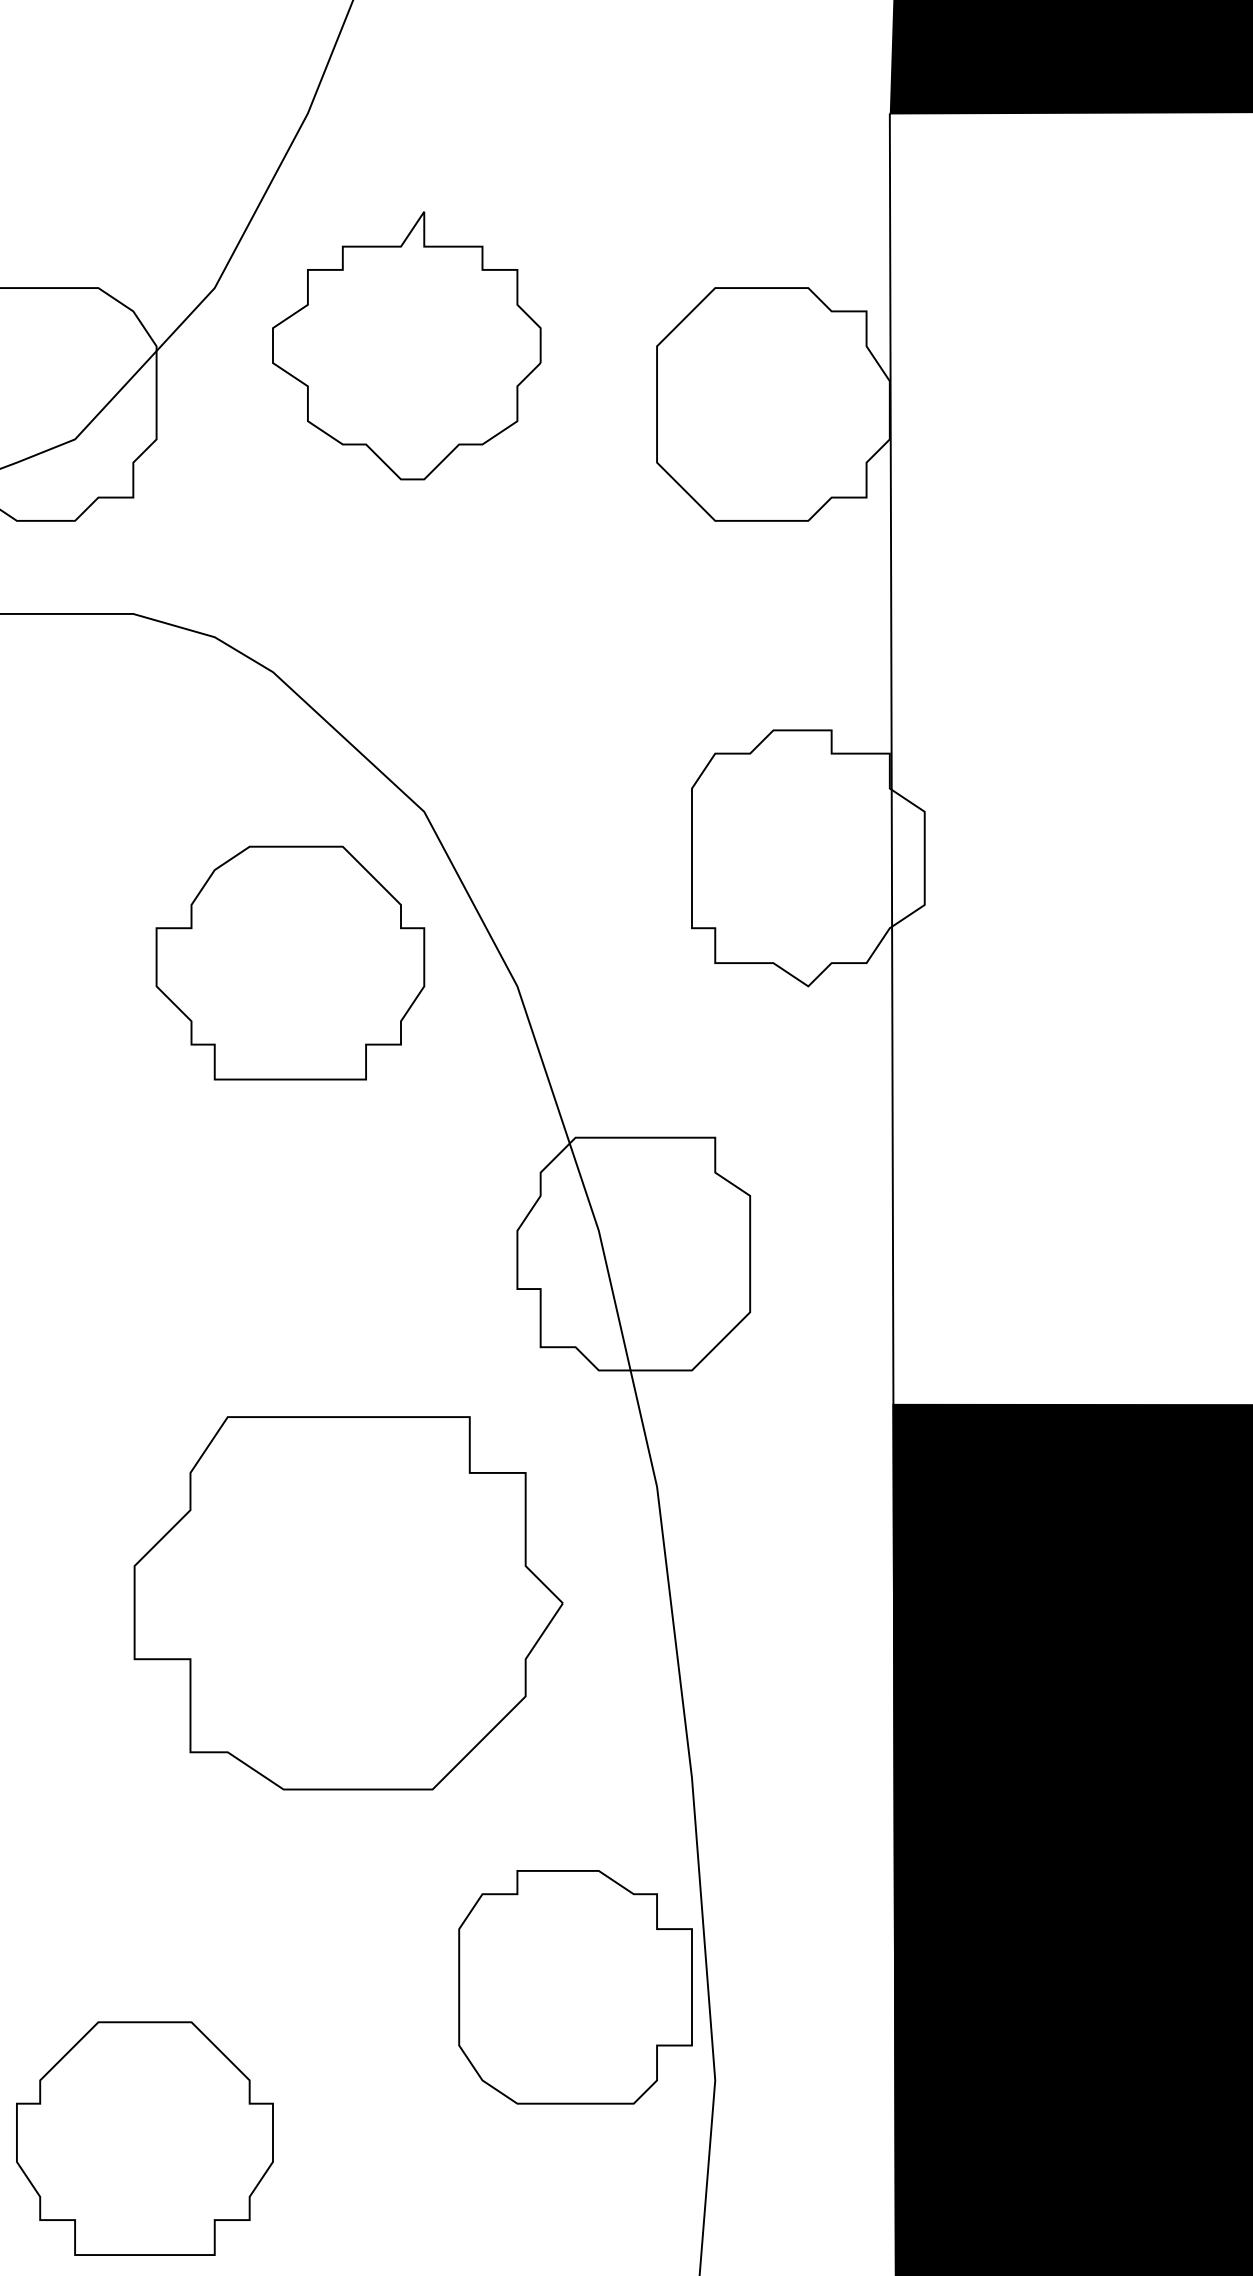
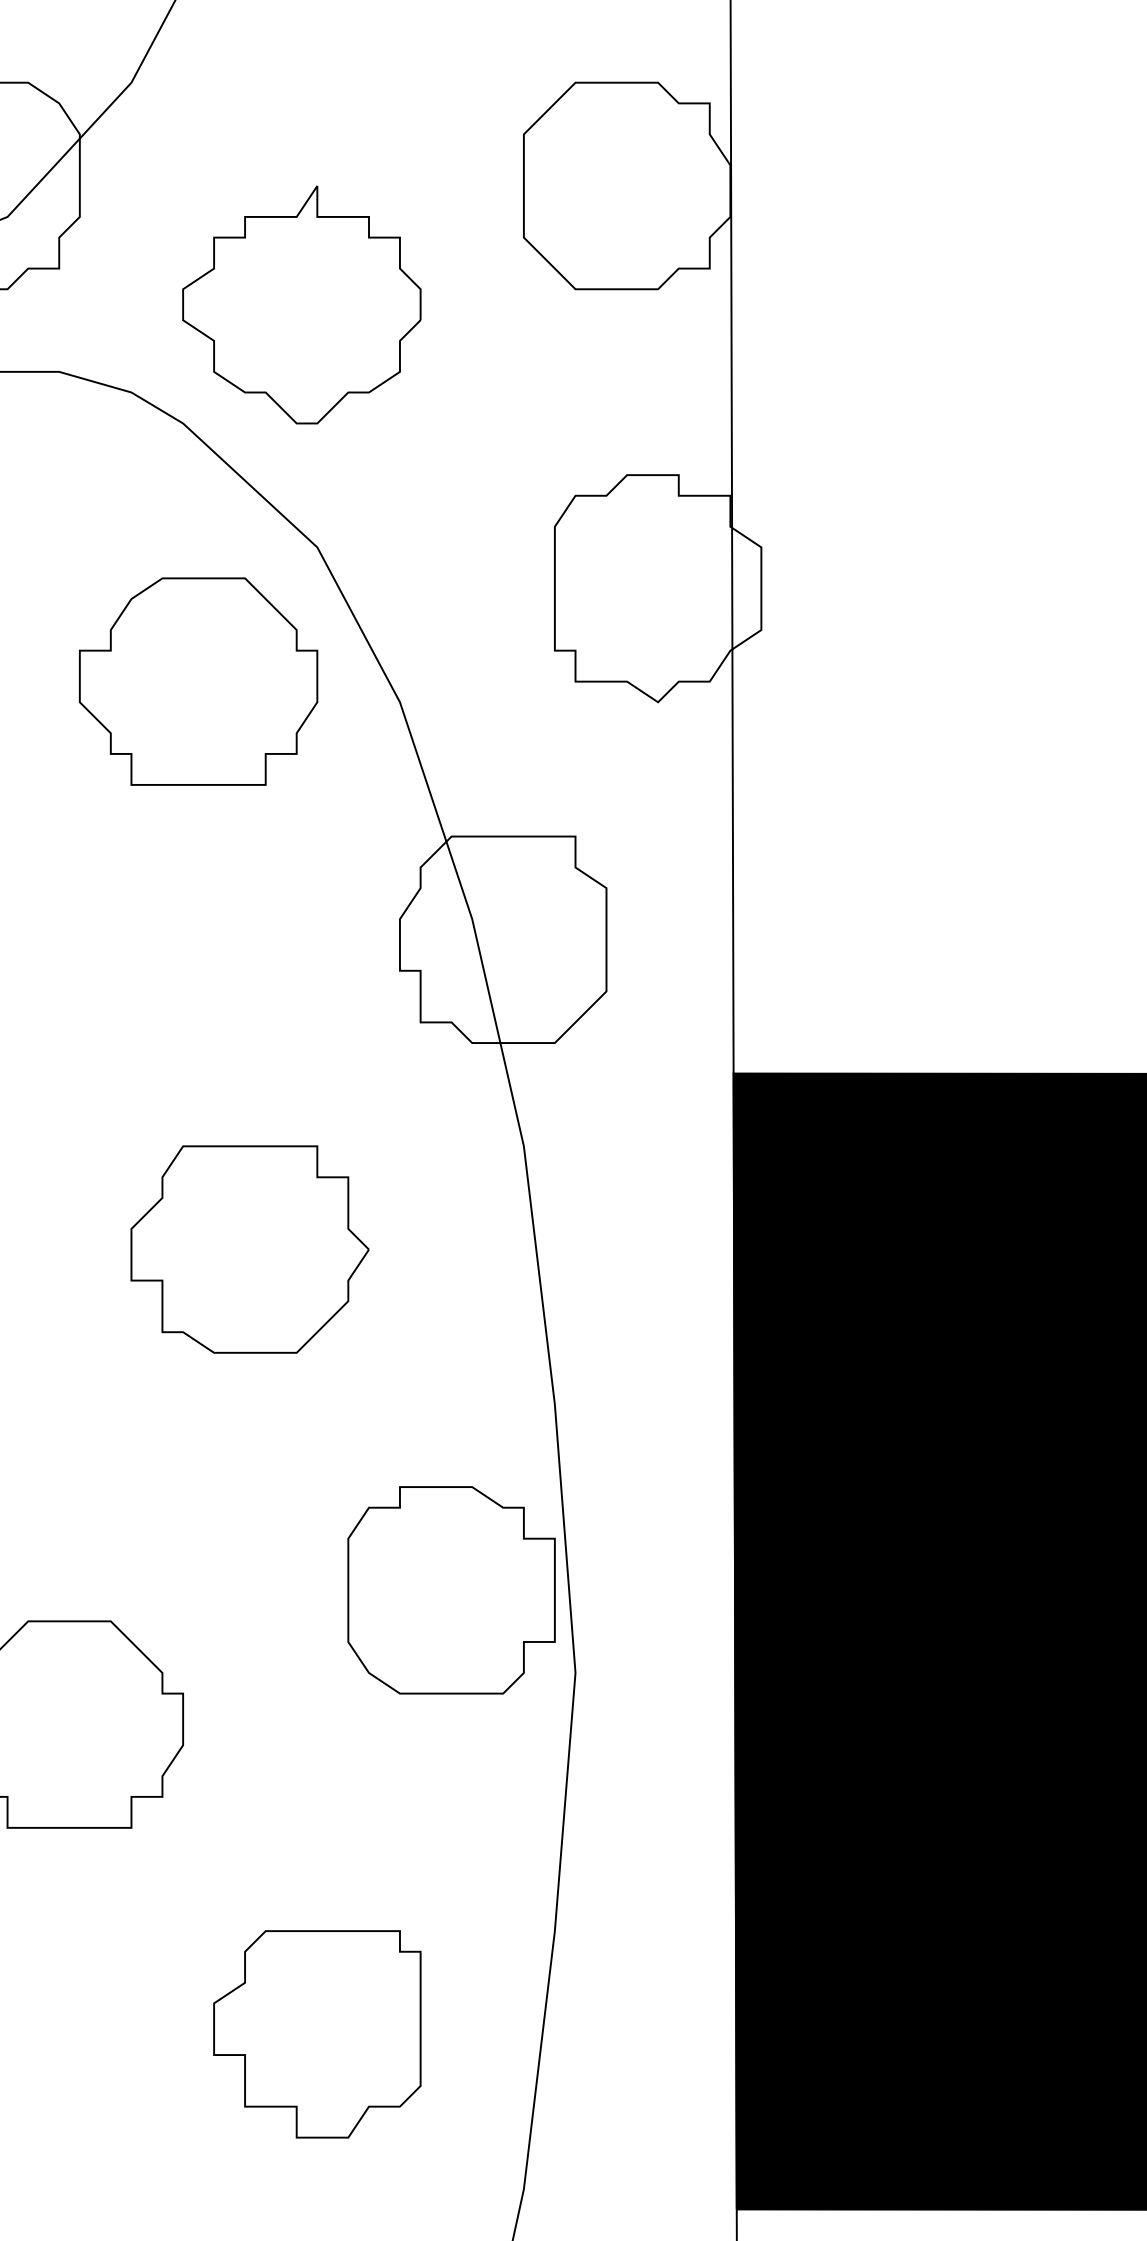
part: (406, 345) -> (301, 304), moved
part: (347, 1603) -> (249, 1249), size x0.62

